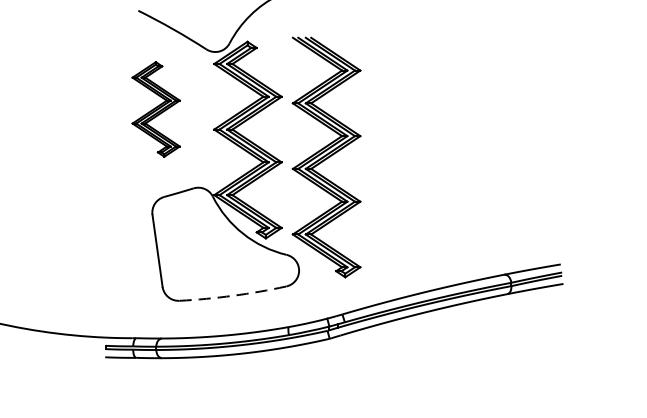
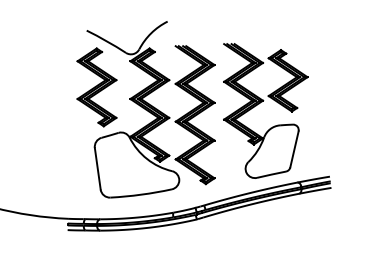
part: (155, 109) -> (96, 87), size x1.43
part: (438, 139) -> (259, 104), added
arc: (233, 295) -> (141, 194), dashed -> solid

